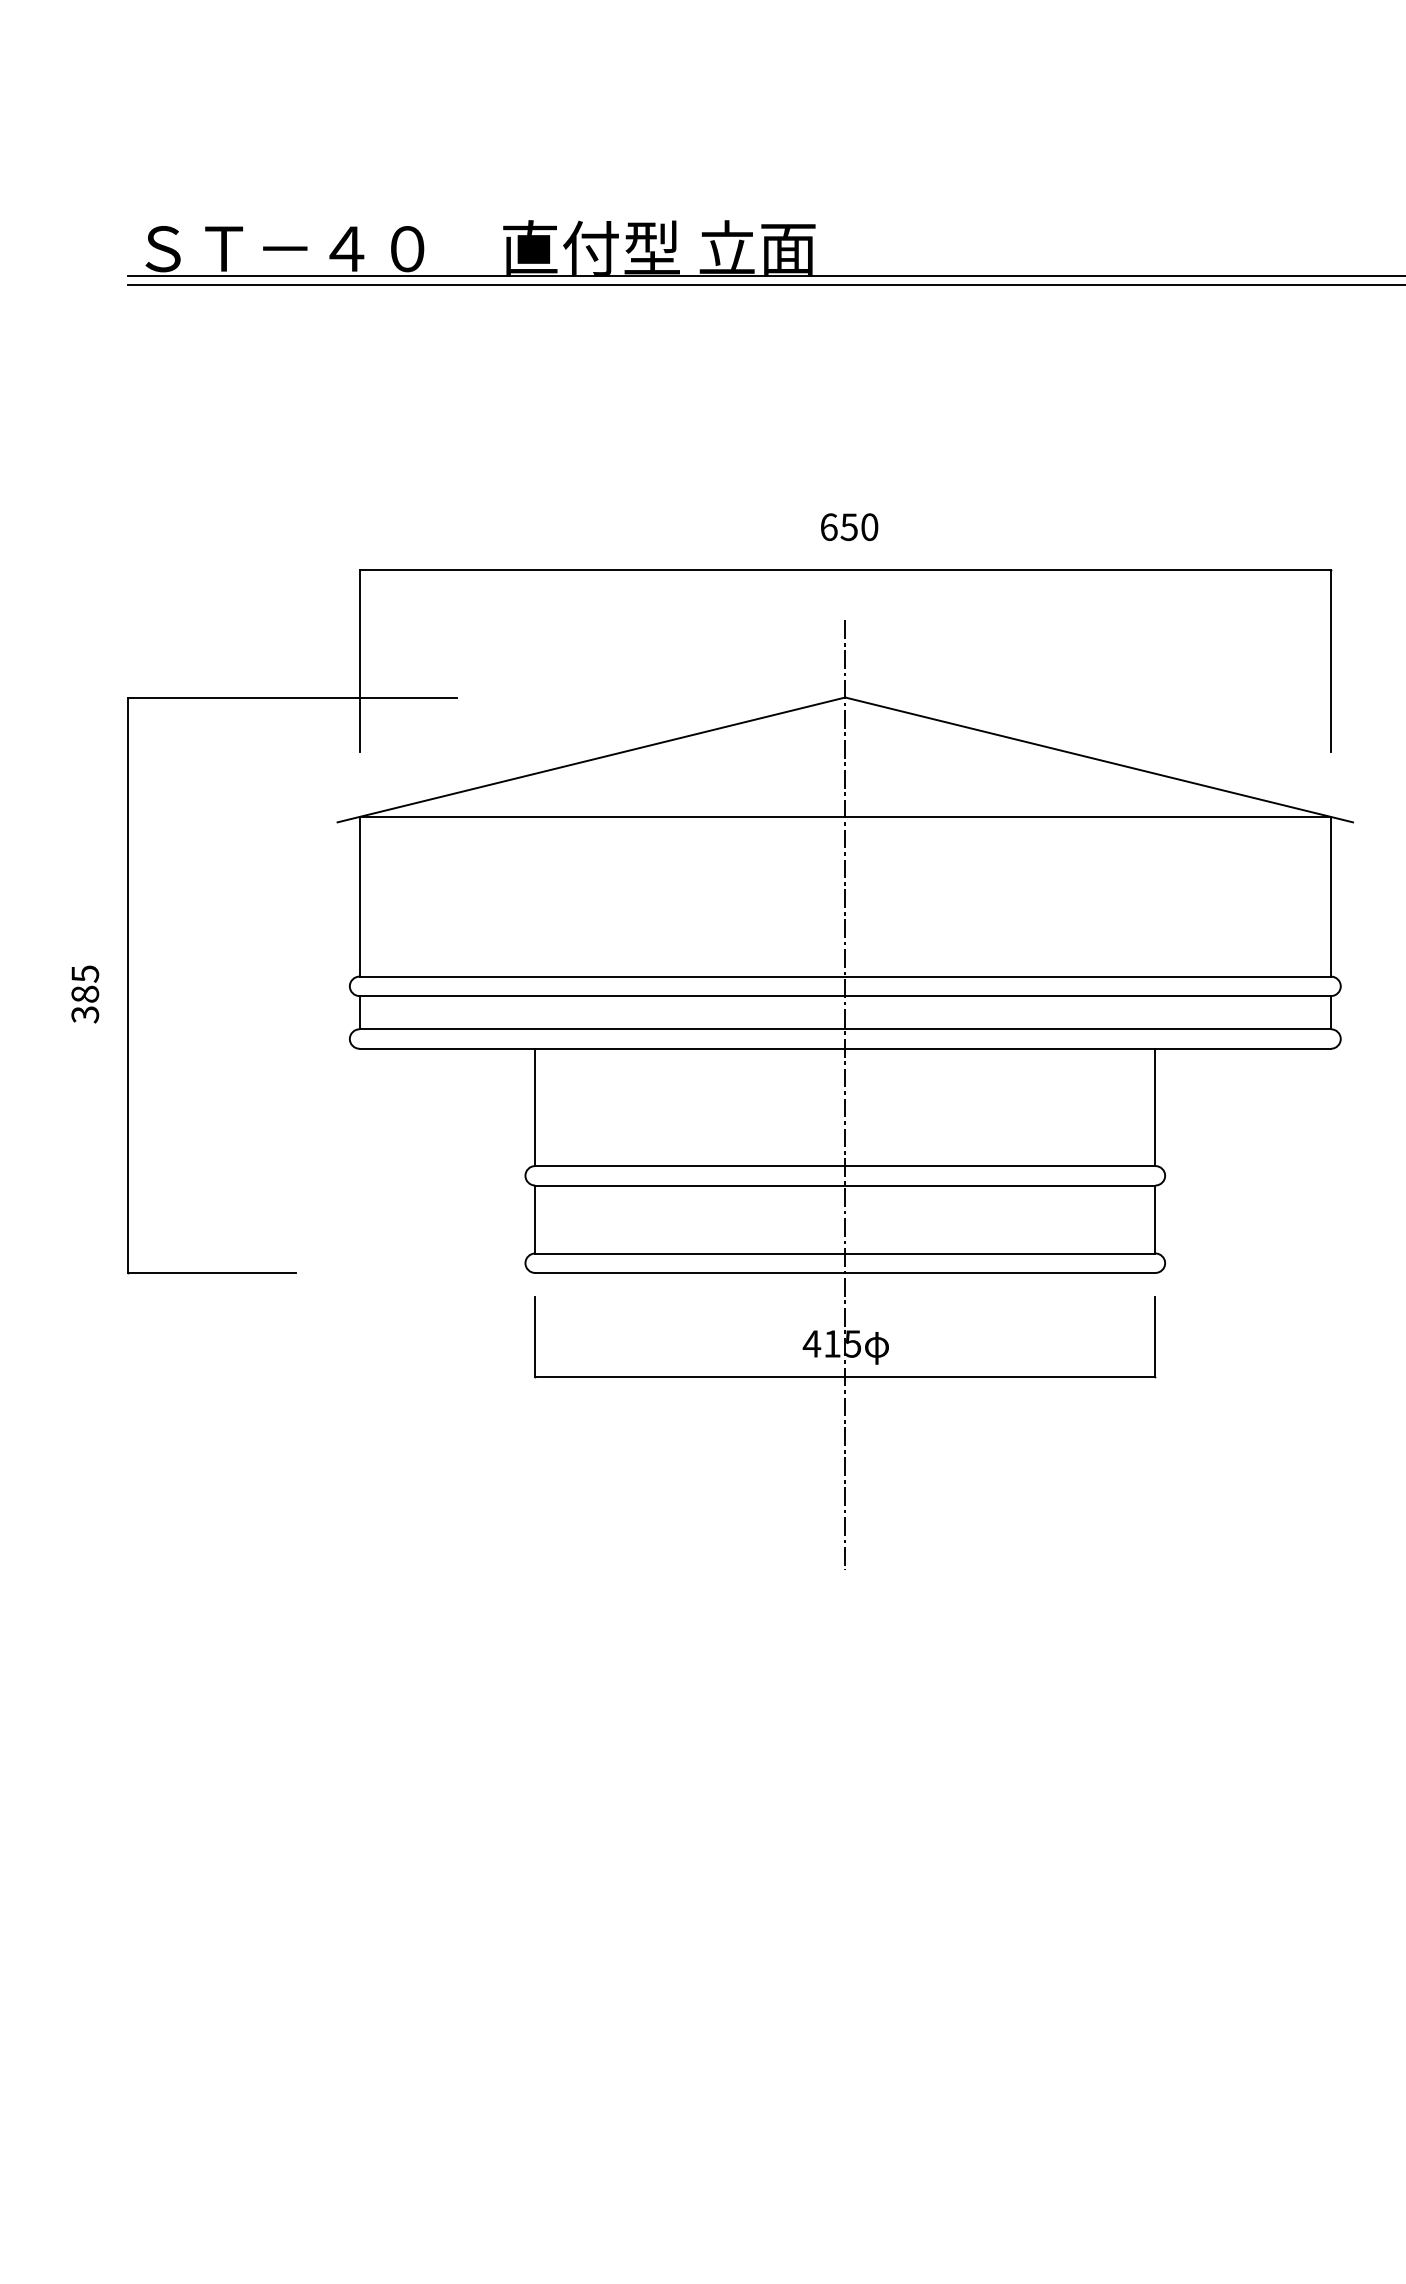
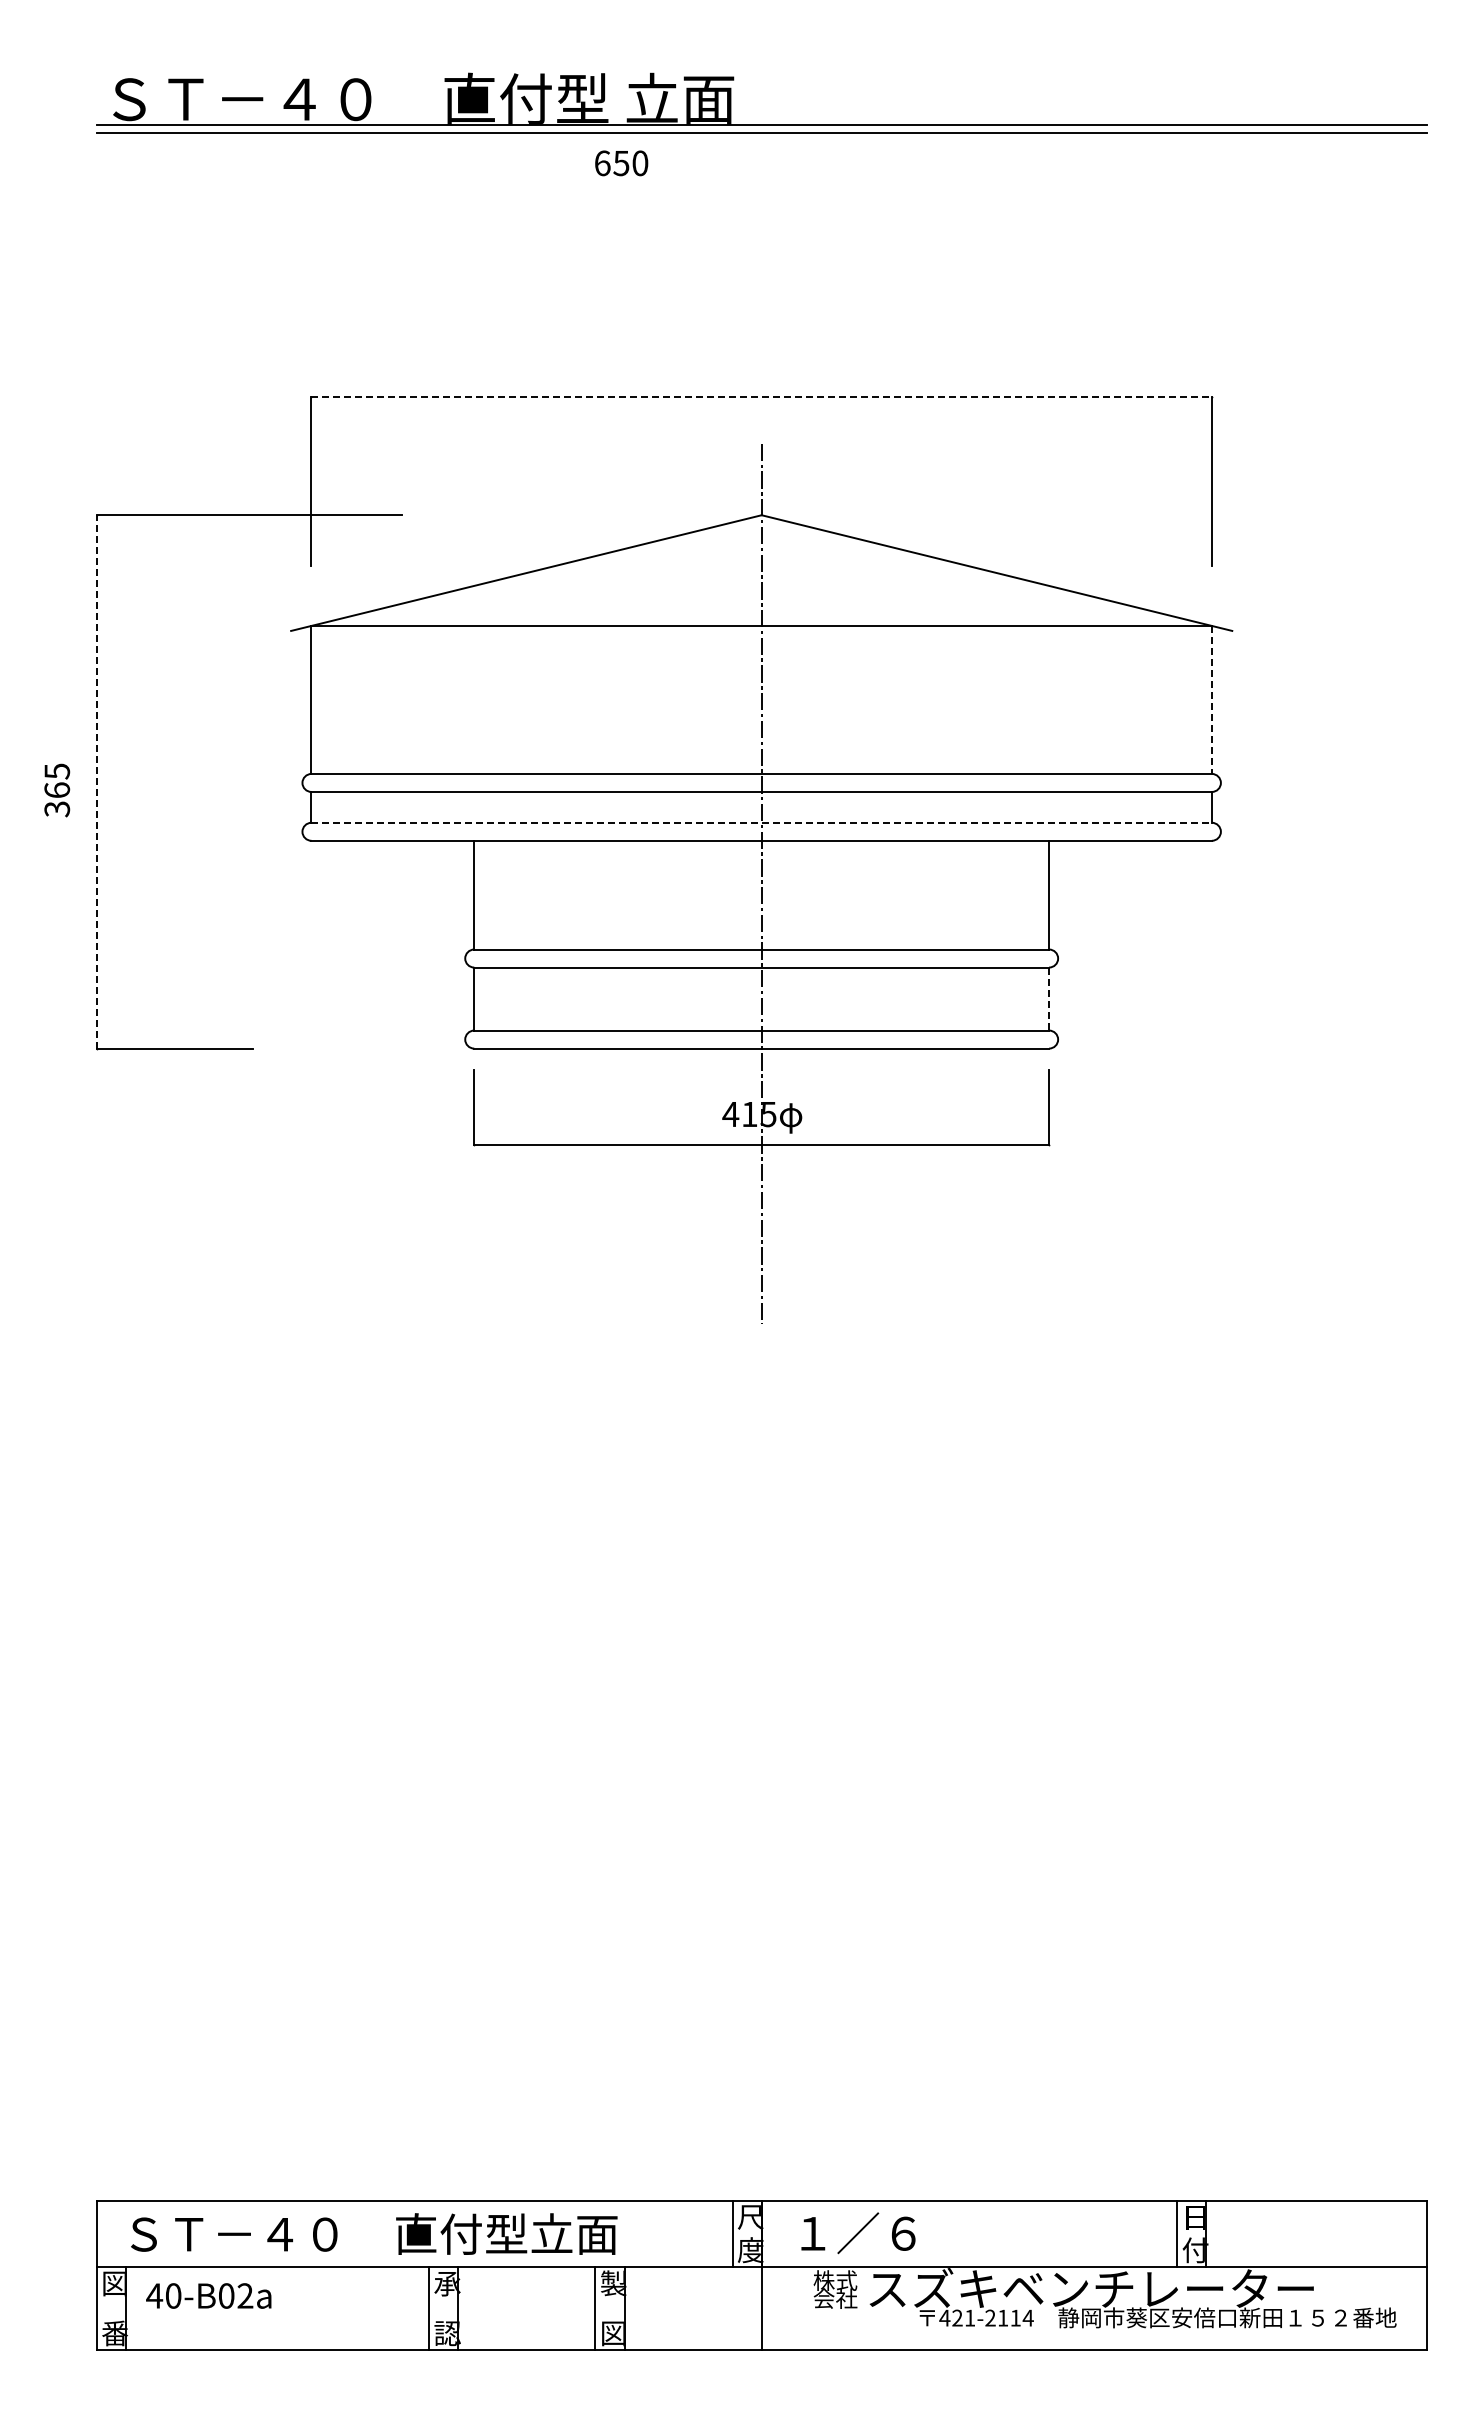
text: (849, 527) -> (621, 163), moved
line: (846, 569) -> (762, 396), solid -> dashed
line: (1330, 897) -> (1211, 700), solid -> dashed
line: (127, 984) -> (96, 781), solid -> dashed
text: (85, 994) -> (57, 790), 385 -> 365
line: (846, 1029) -> (762, 822), solid -> dashed
line: (1155, 1219) -> (1049, 999), solid -> dashed

